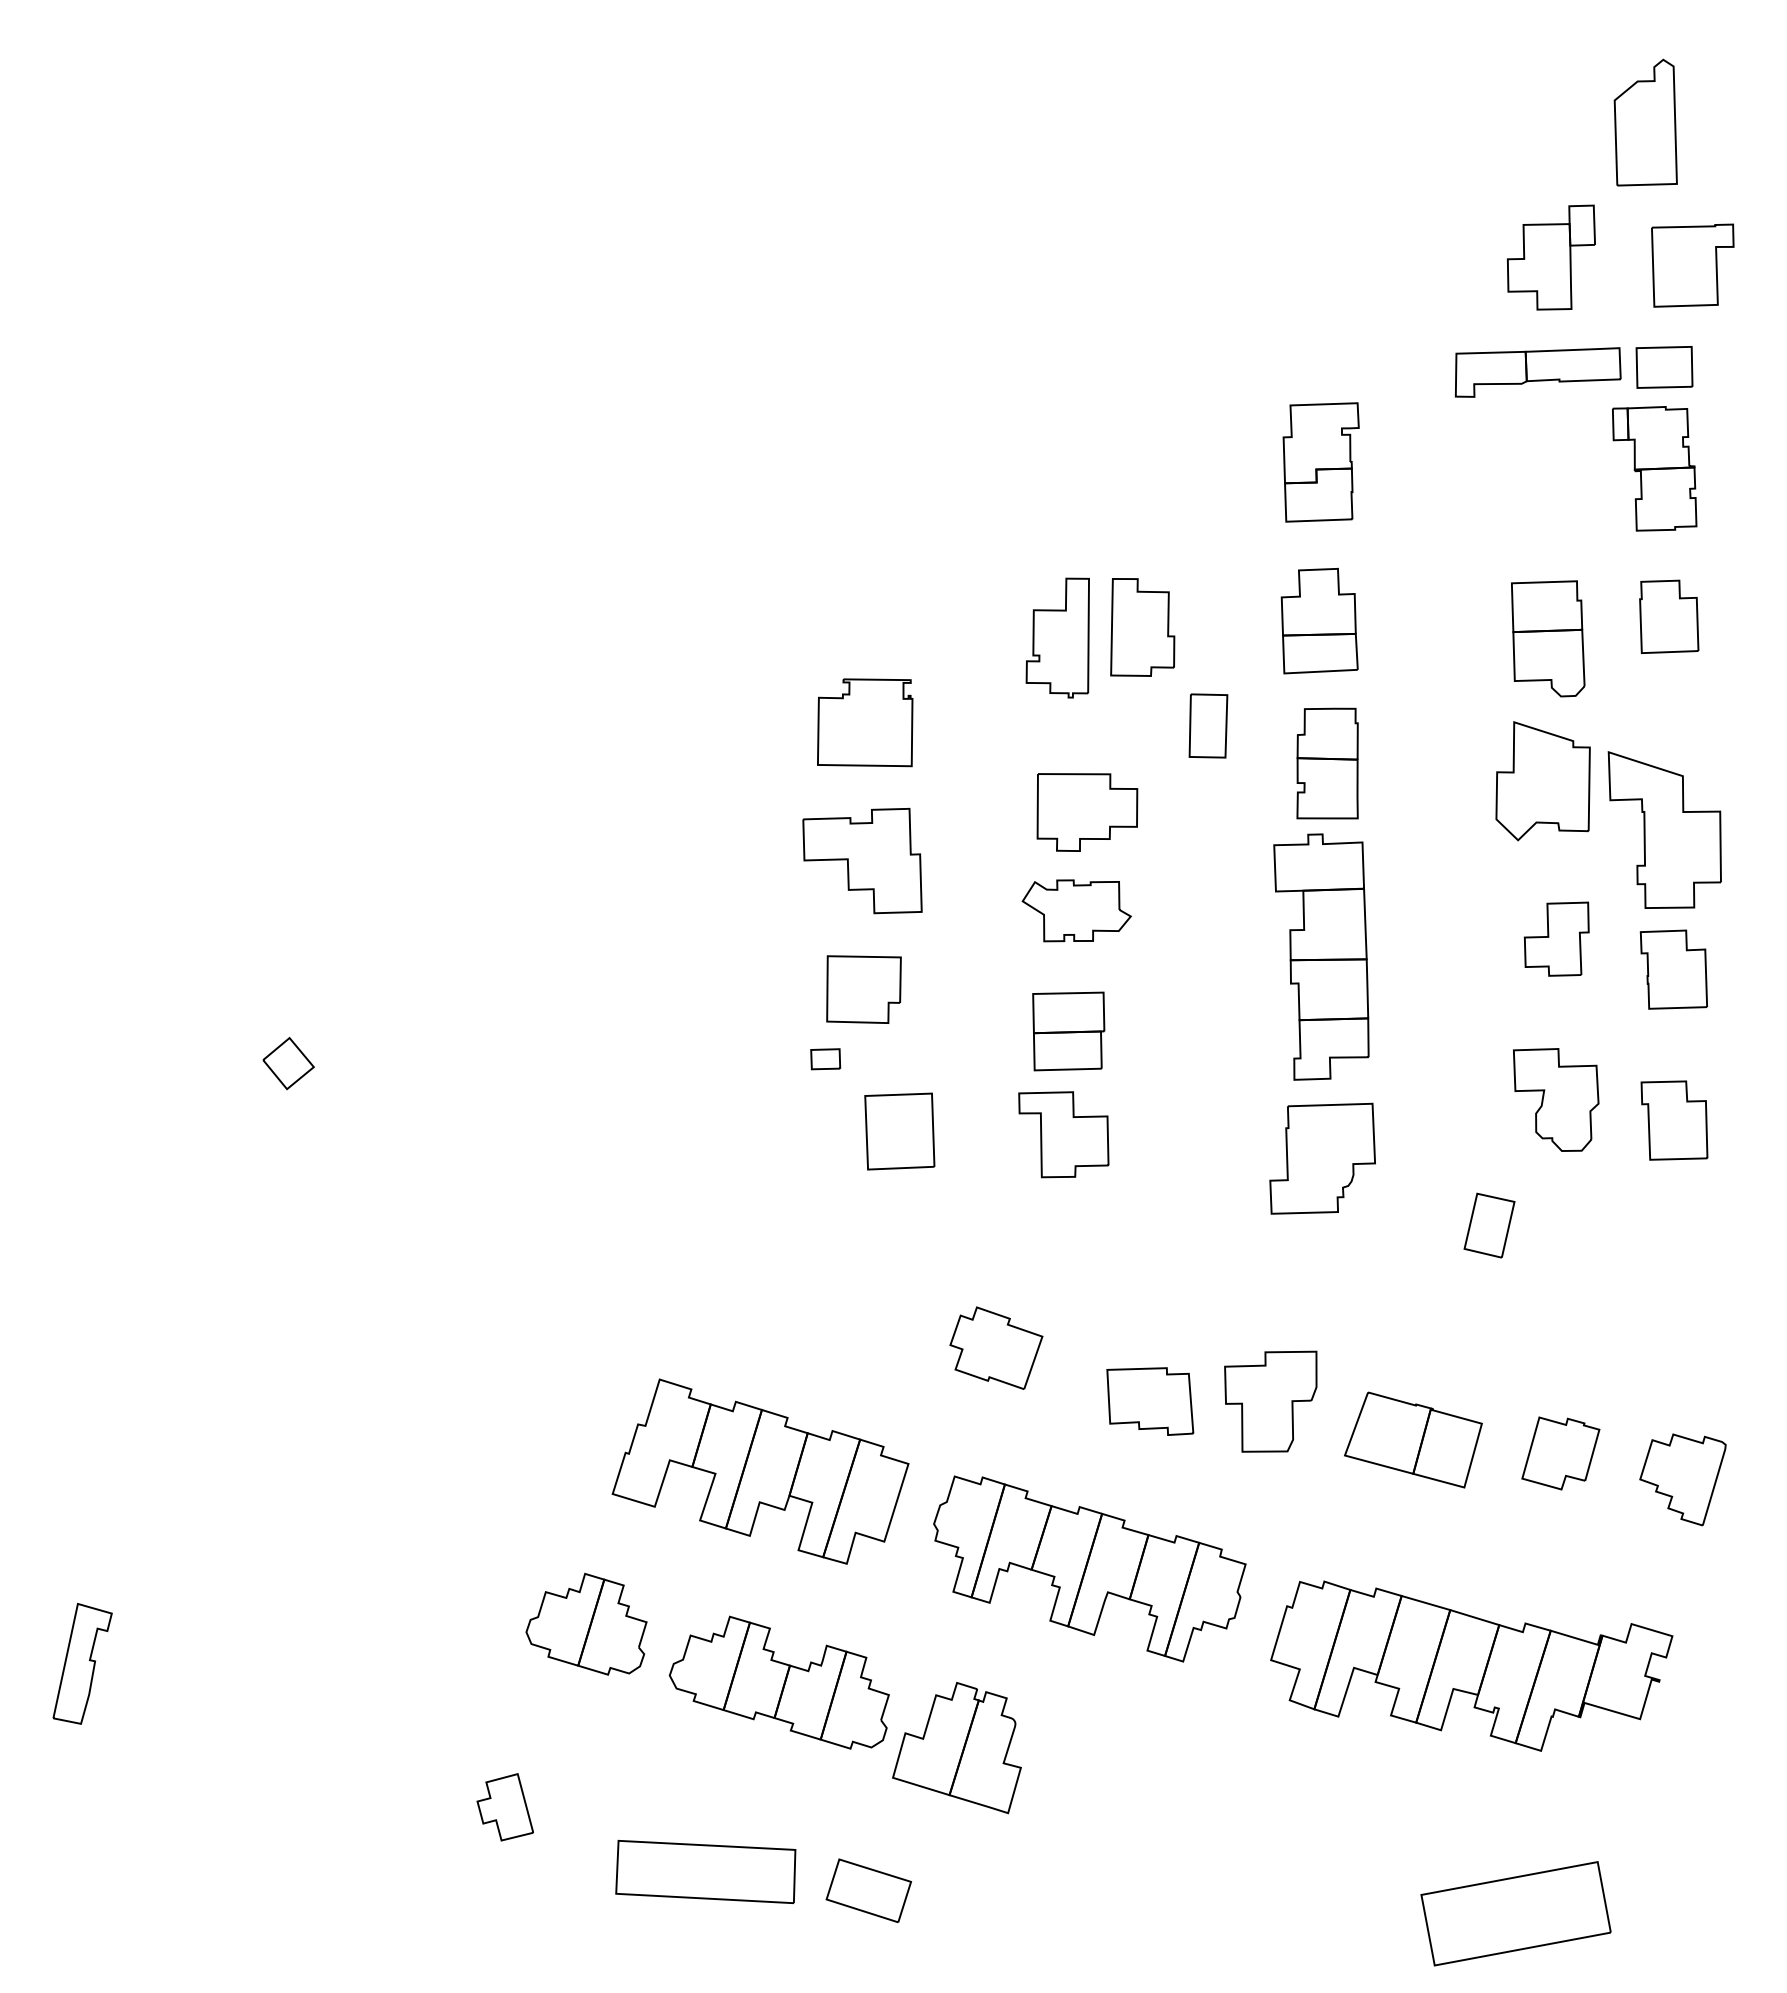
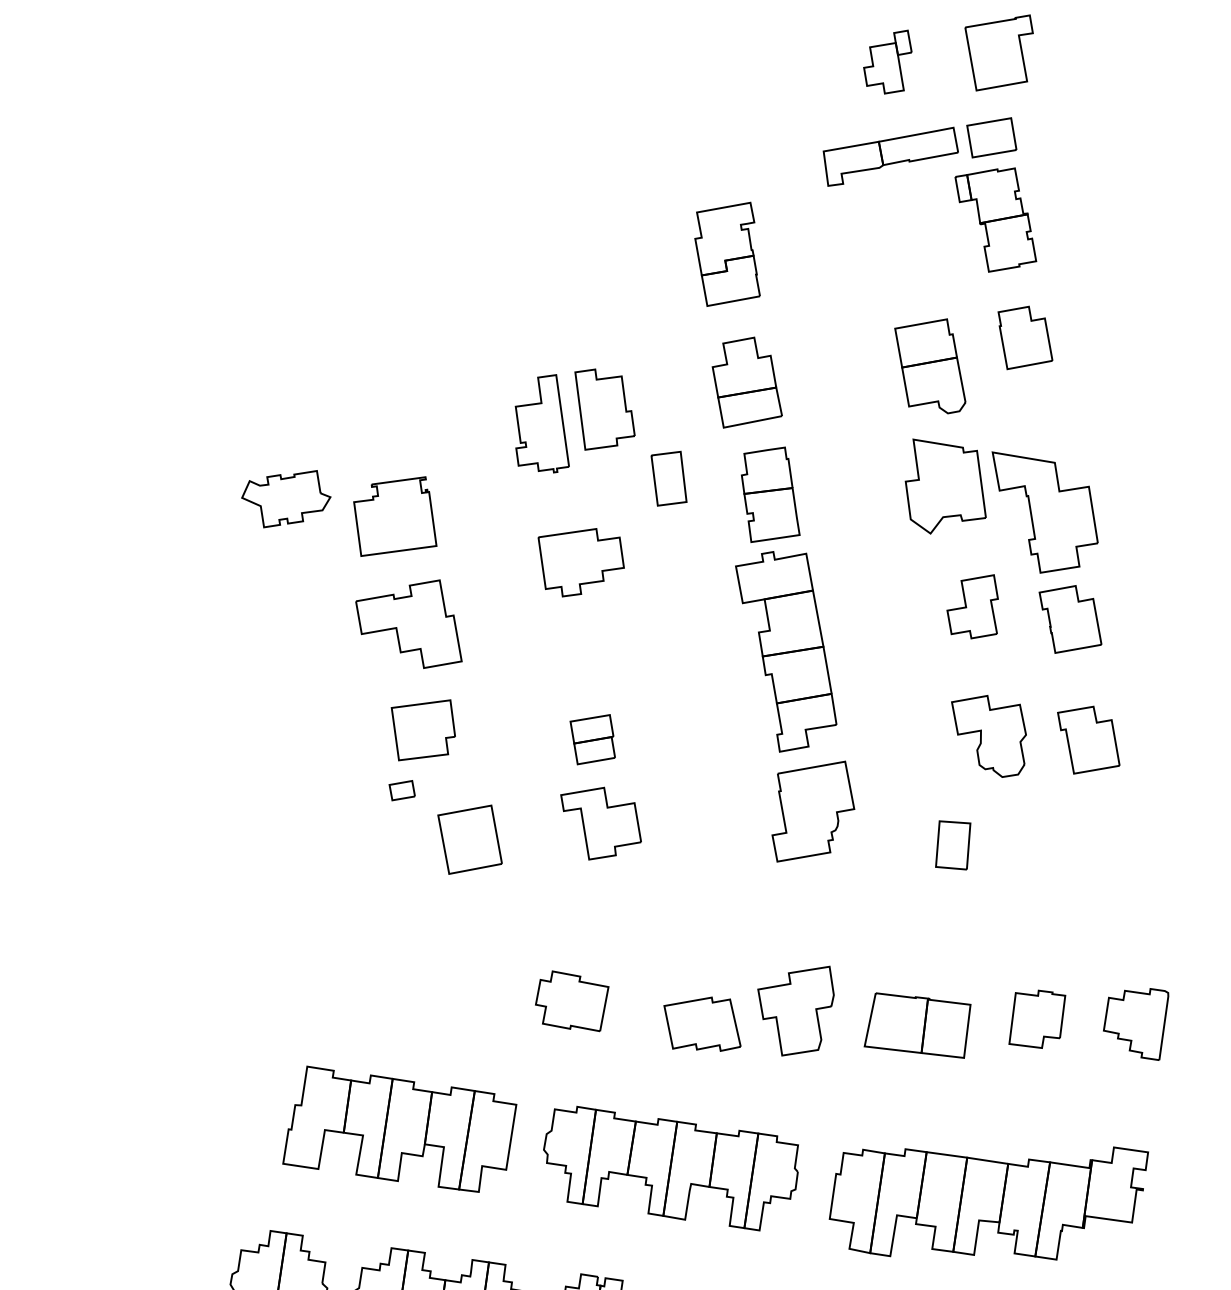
part: (1551, 257) -> (888, 63), size x0.7
part: (1076, 910) -> (286, 498), moved
part: (1068, 1031) -> (593, 739), size x0.7

